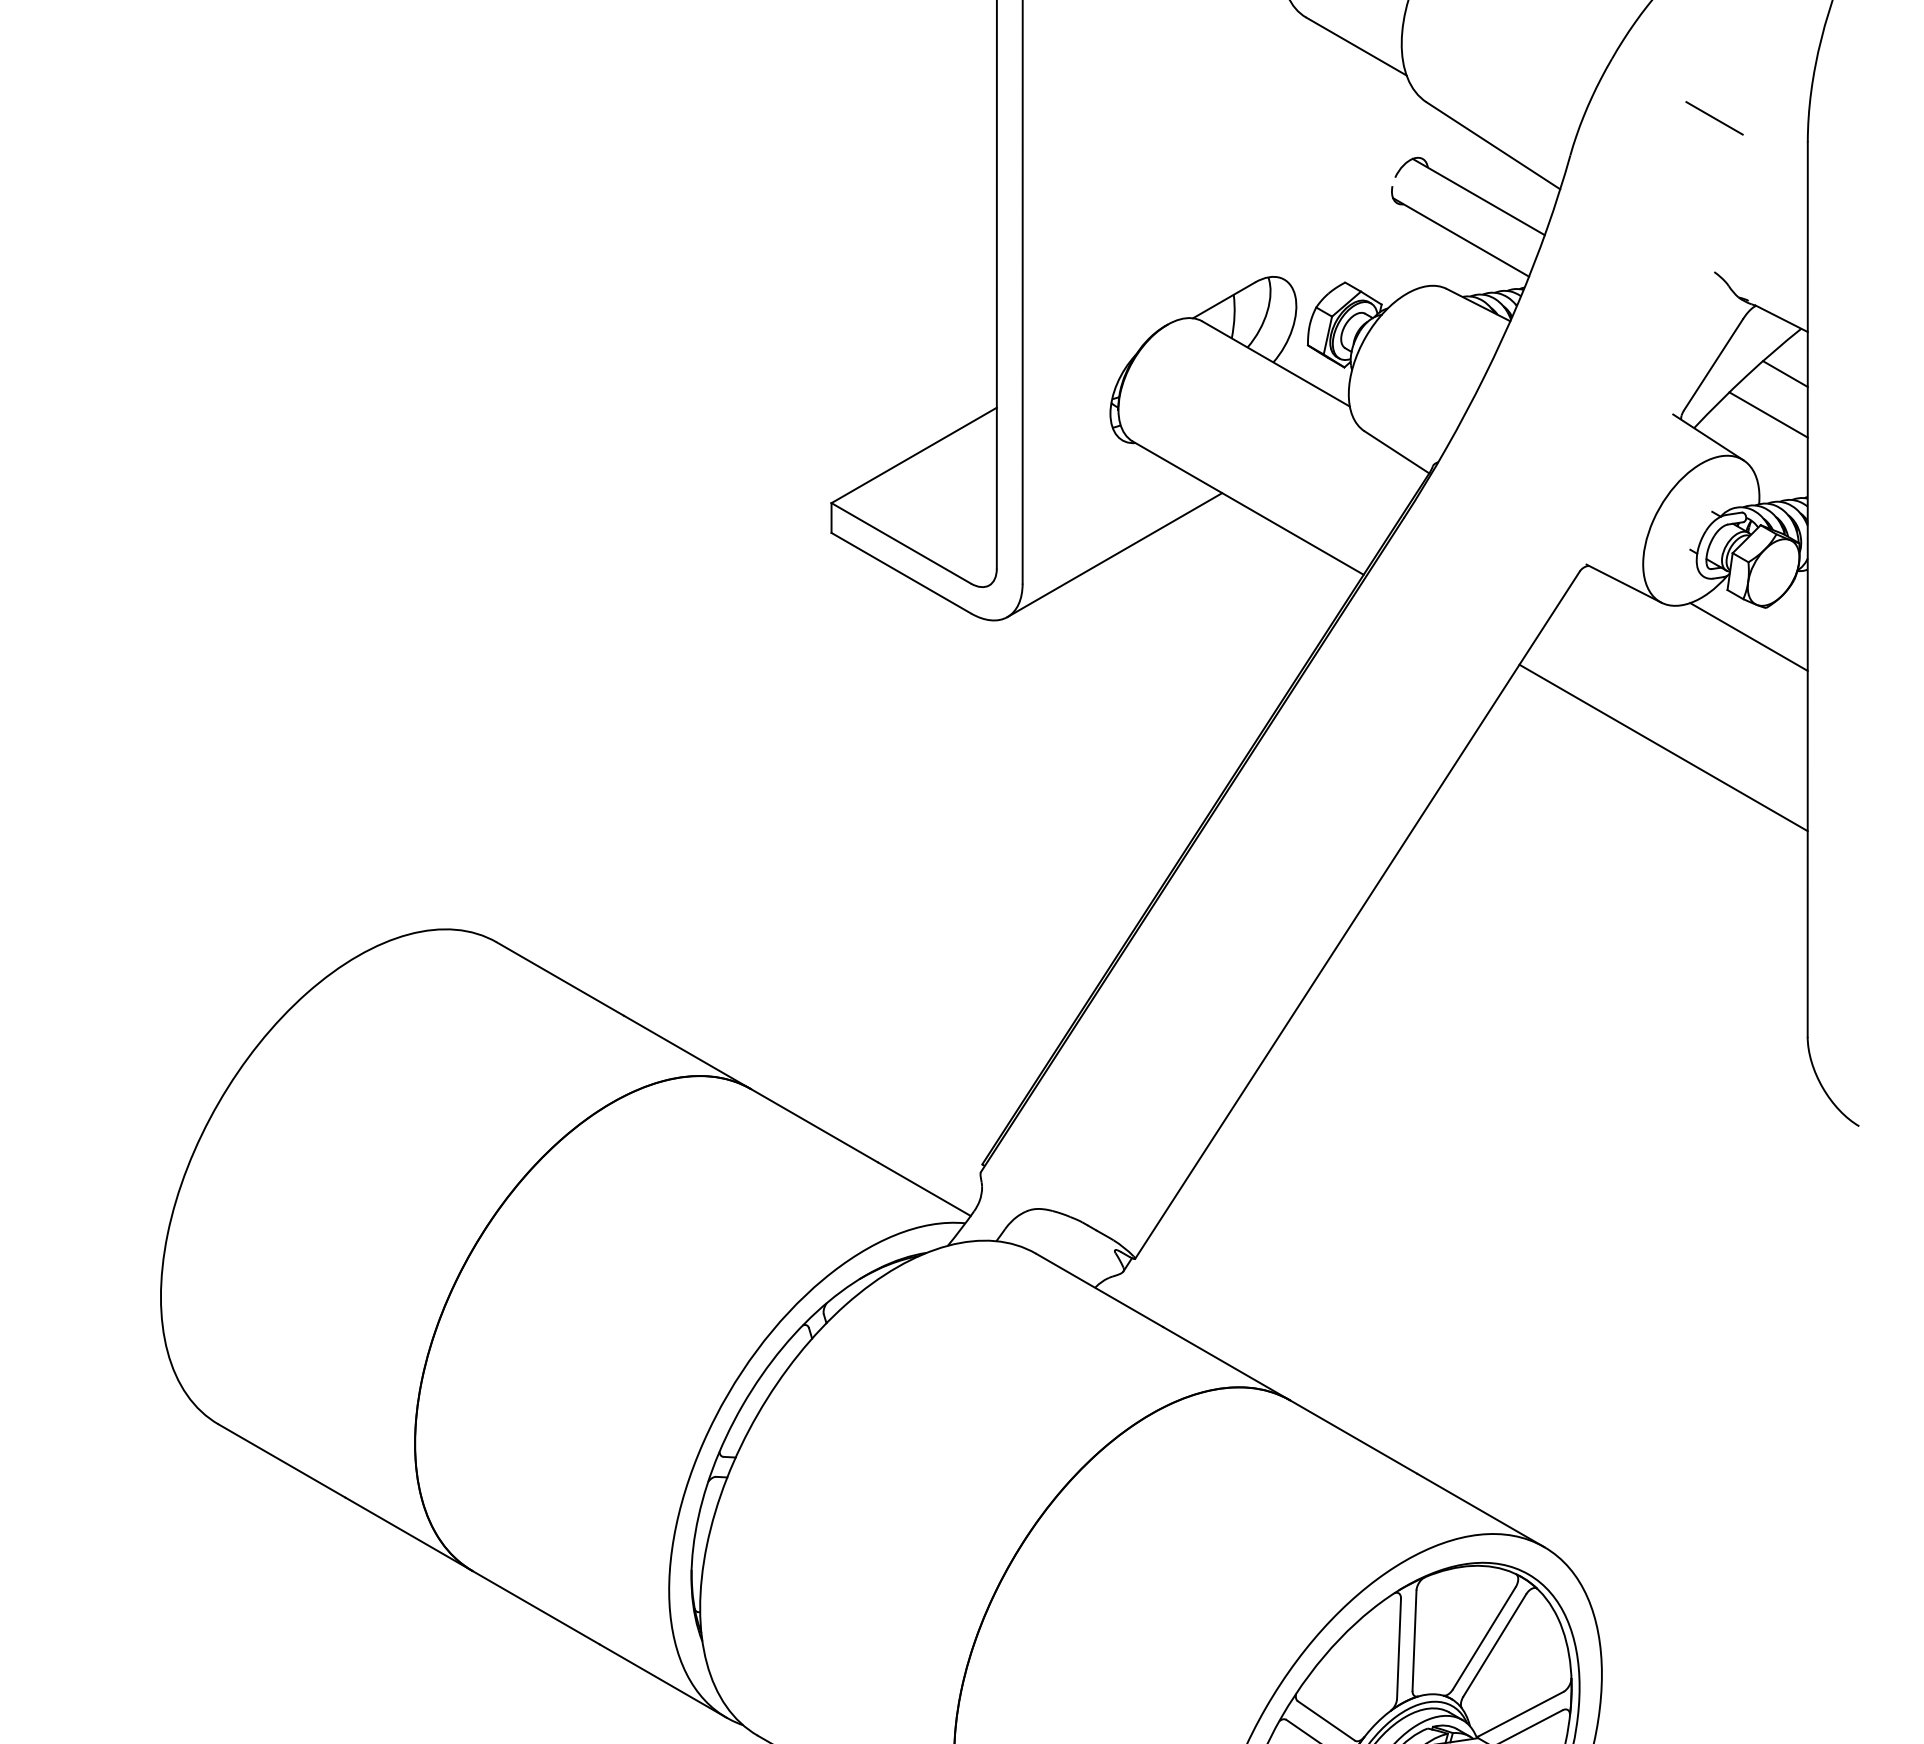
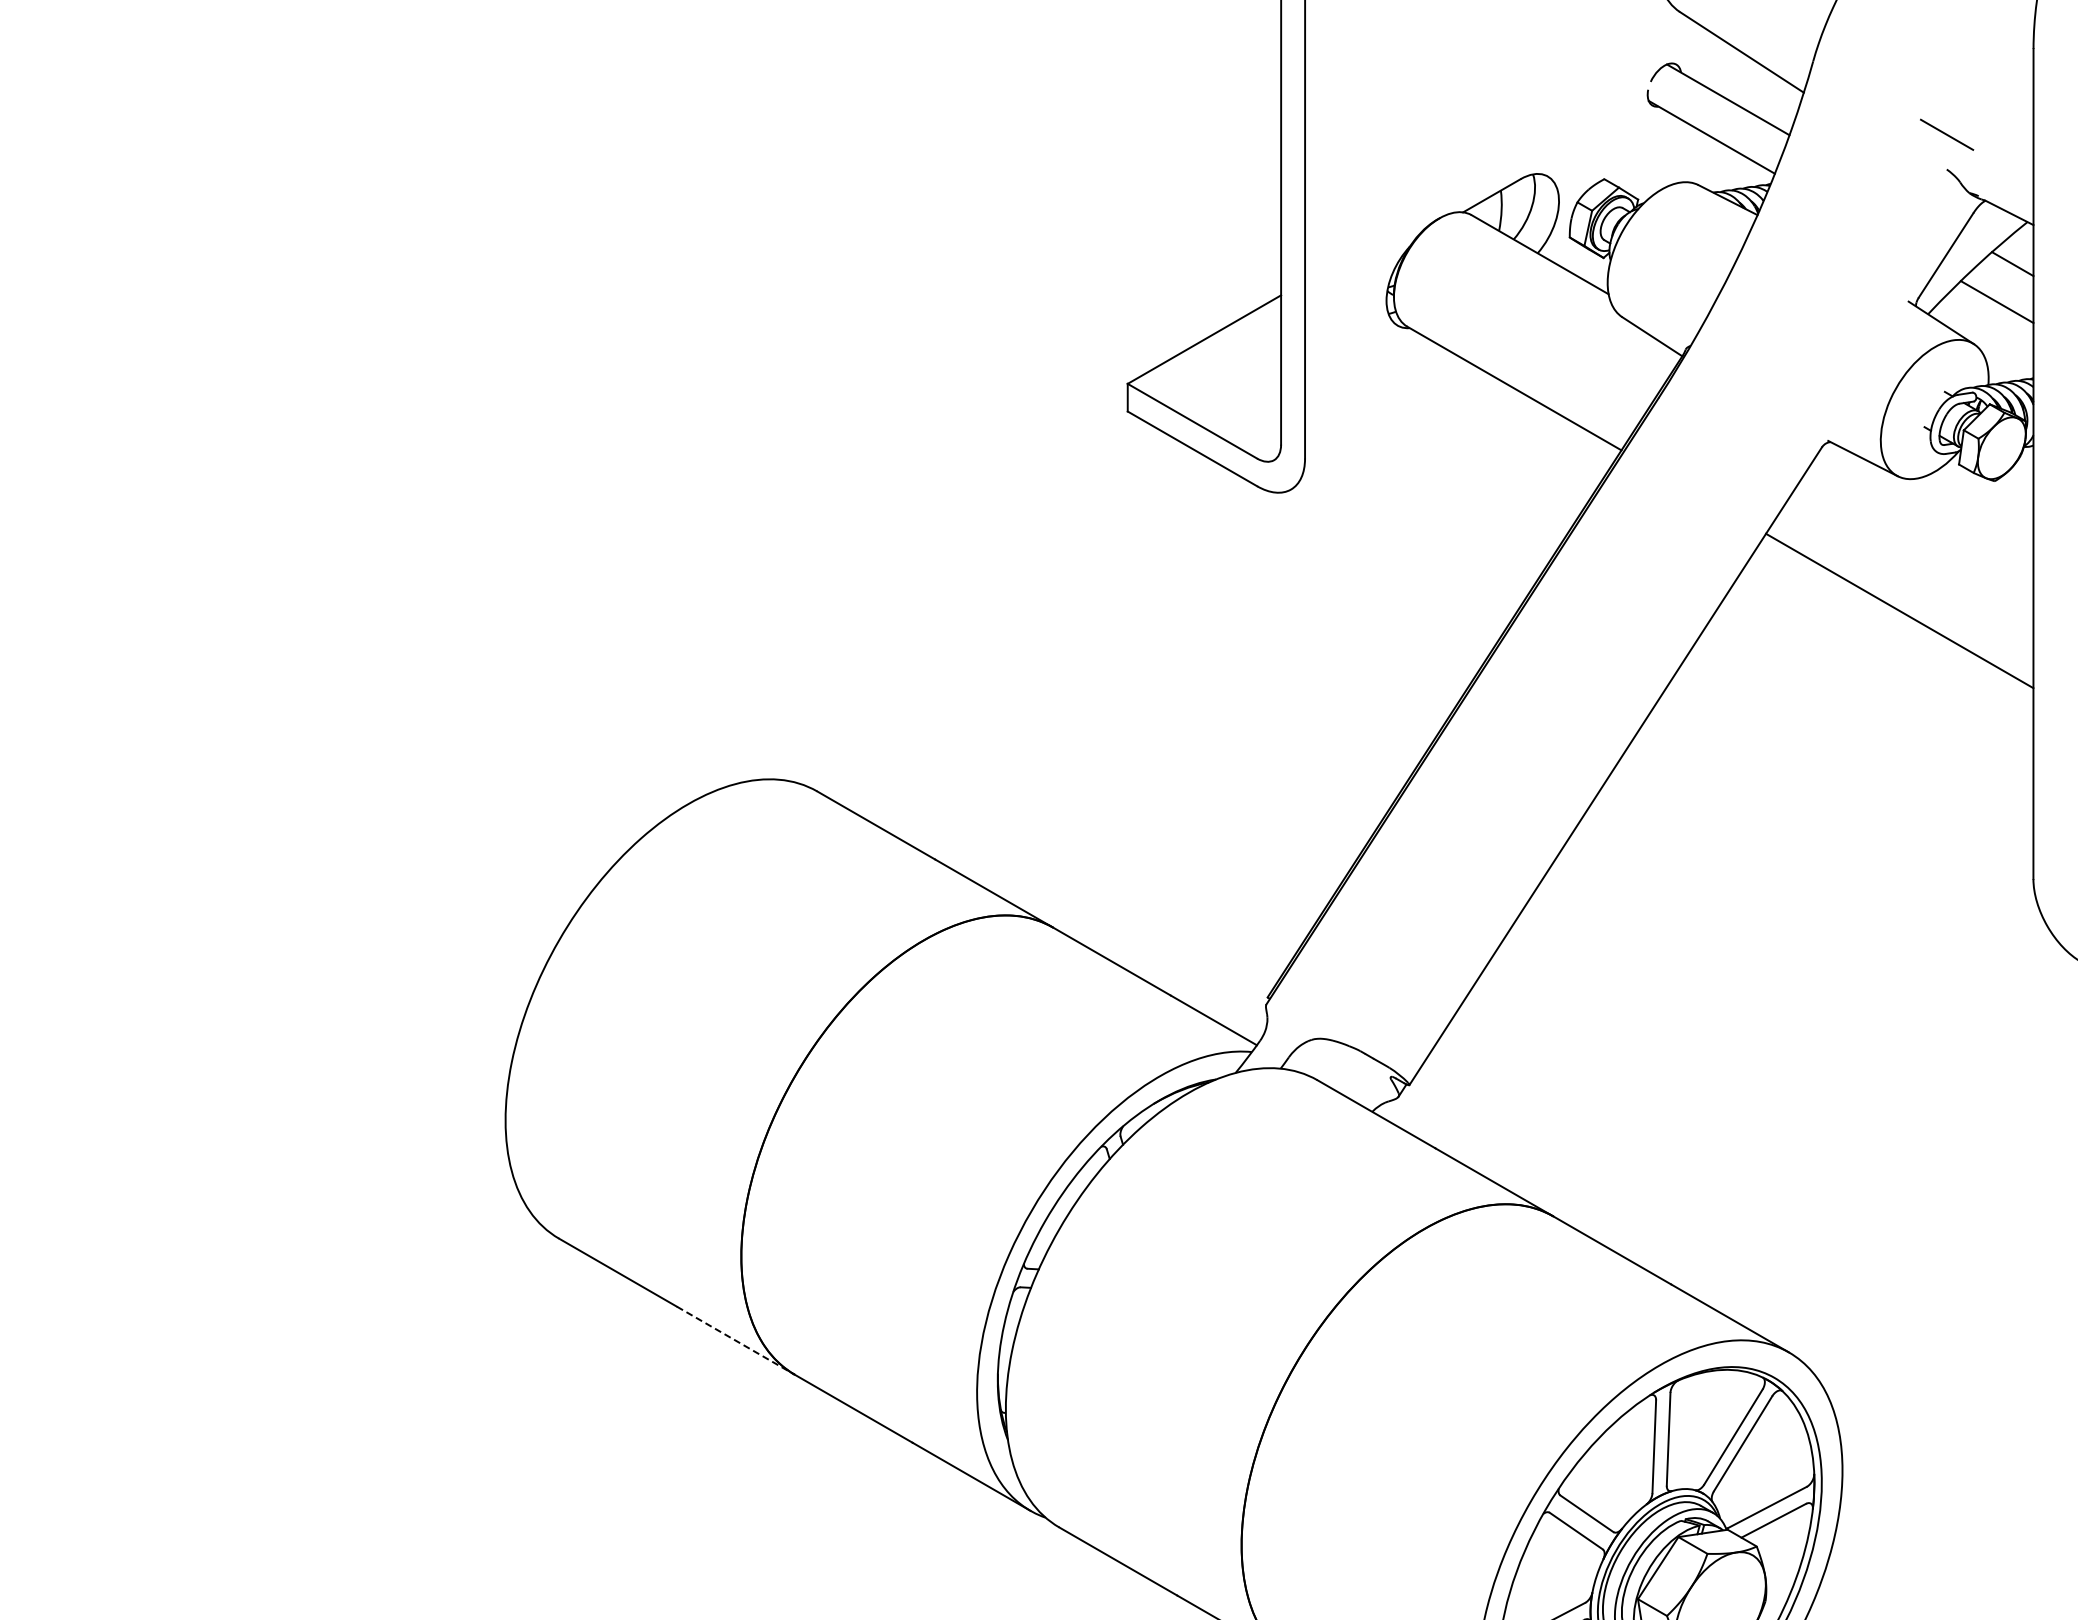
line: (1715, 117) -> (1947, 134), moved
line: (1114, 554) -> (1390, 431), removed
line: (1748, 636) -> (1978, 507), removed
line: (409, 1534) -> (736, 1340), solid -> dashed

